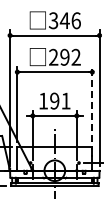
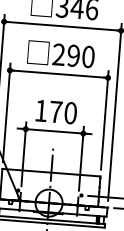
text: (75, 57) -> (87, 57), 292 -> 290
text: (60, 100) -> (63, 111), 191 -> 170
line: (92, 104) -> (104, 120), dashed -> solid

